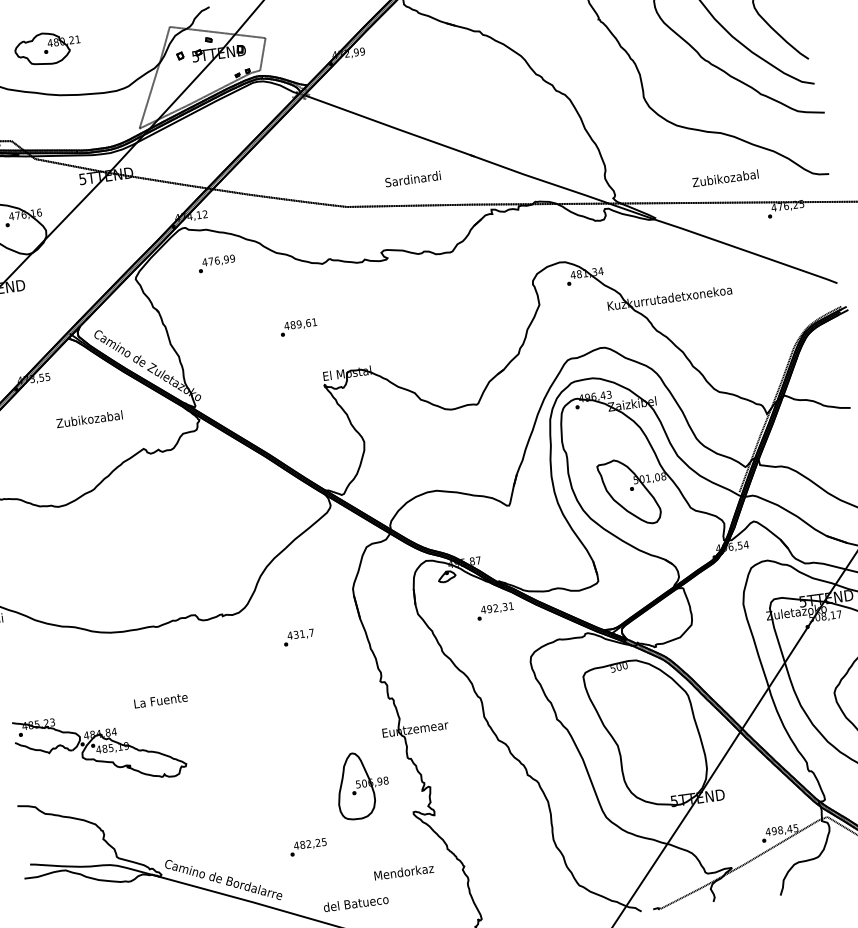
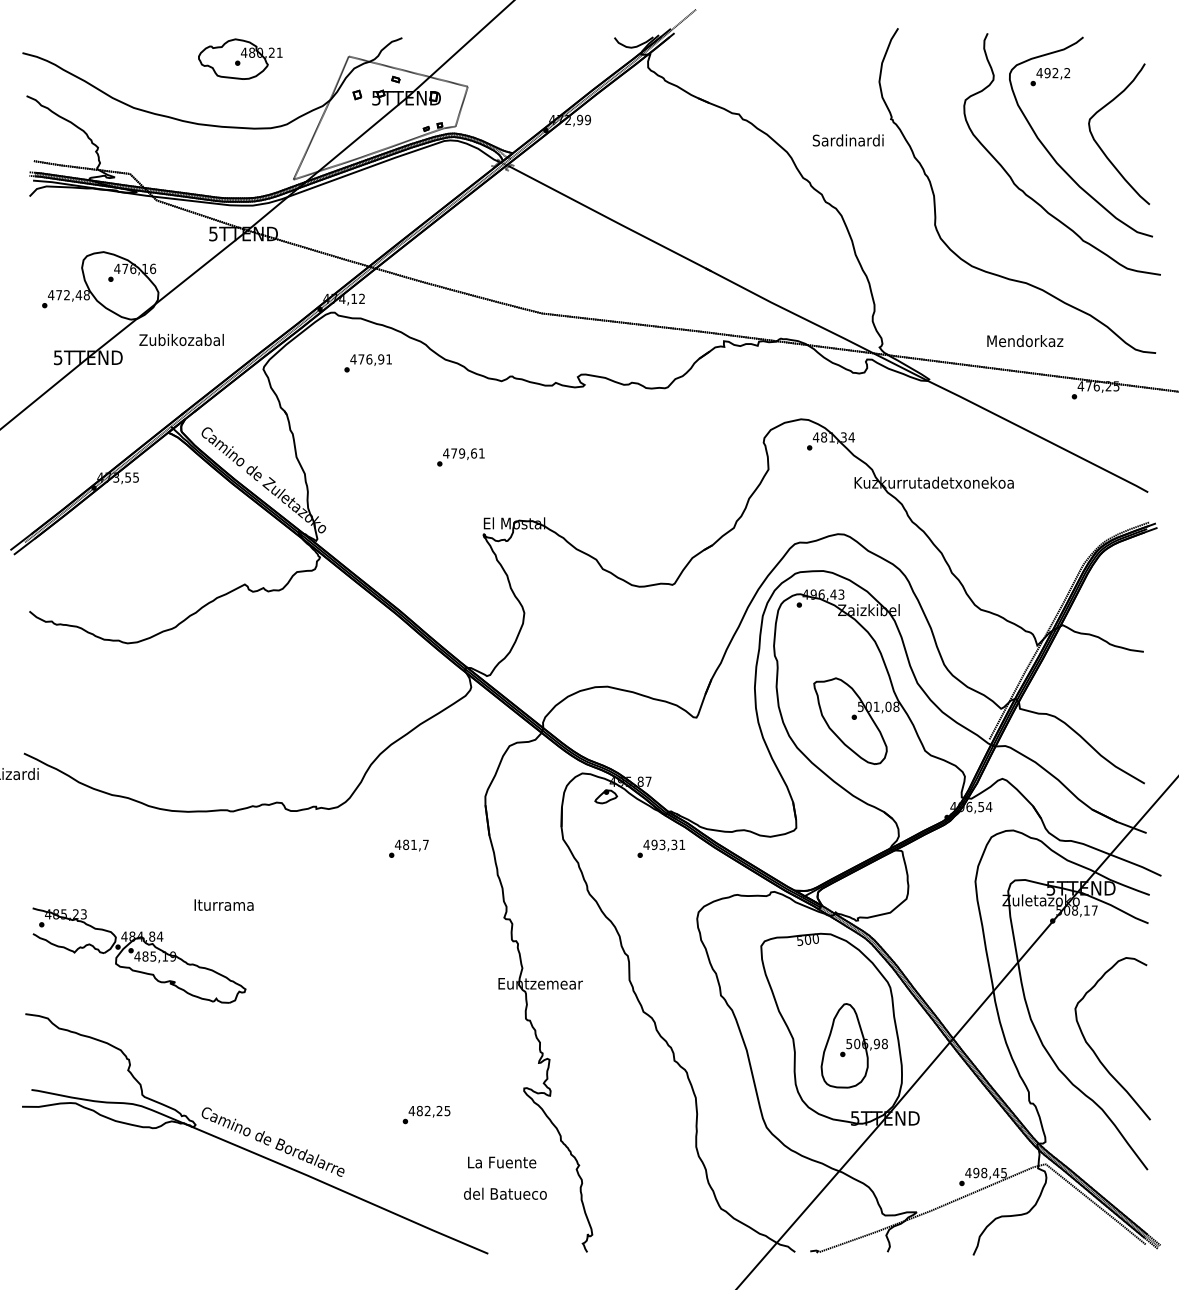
part: (47, 47) -> (240, 58), moved
text: (725, 178) -> (1024, 341), Zubikozabal -> Mendorkaz
text: (412, 179) -> (847, 140), moved
text: (232, 258) -> (389, 359), 476,99 -> 476,91
text: (293, 325) -> (454, 453), 489,61 -> 479,61
text: (89, 418) -> (181, 339), moved
text: (495, 608) -> (662, 845), 492,31 -> 493,31
text: (296, 634) -> (406, 844), 431,7 -> 481,7
text: (161, 700) -> (224, 904), La Fuente -> Iturrama
part: (361, 785) -> (853, 1045), moved
text: (308, 847) -> (426, 1115), moved
text: (404, 872) -> (502, 1162), Mendorkaz -> La Fuente
text: (356, 903) -> (505, 1193), moved

